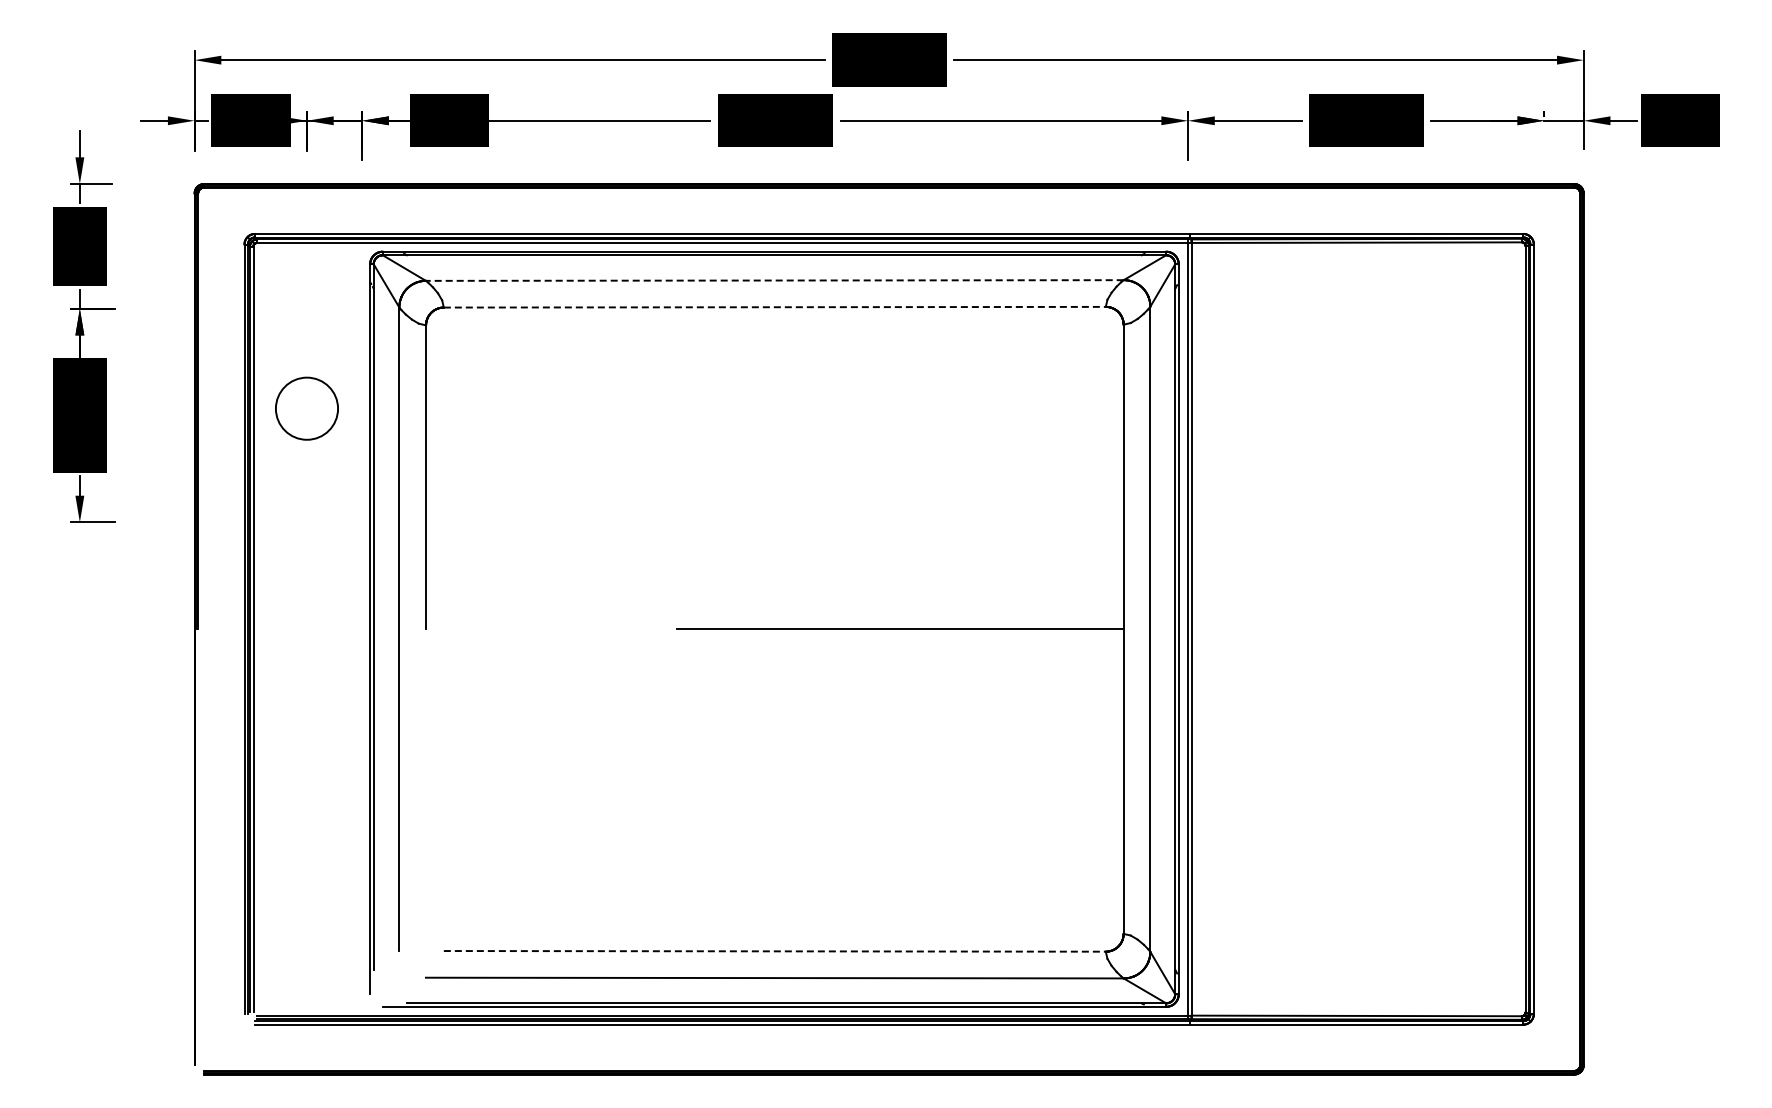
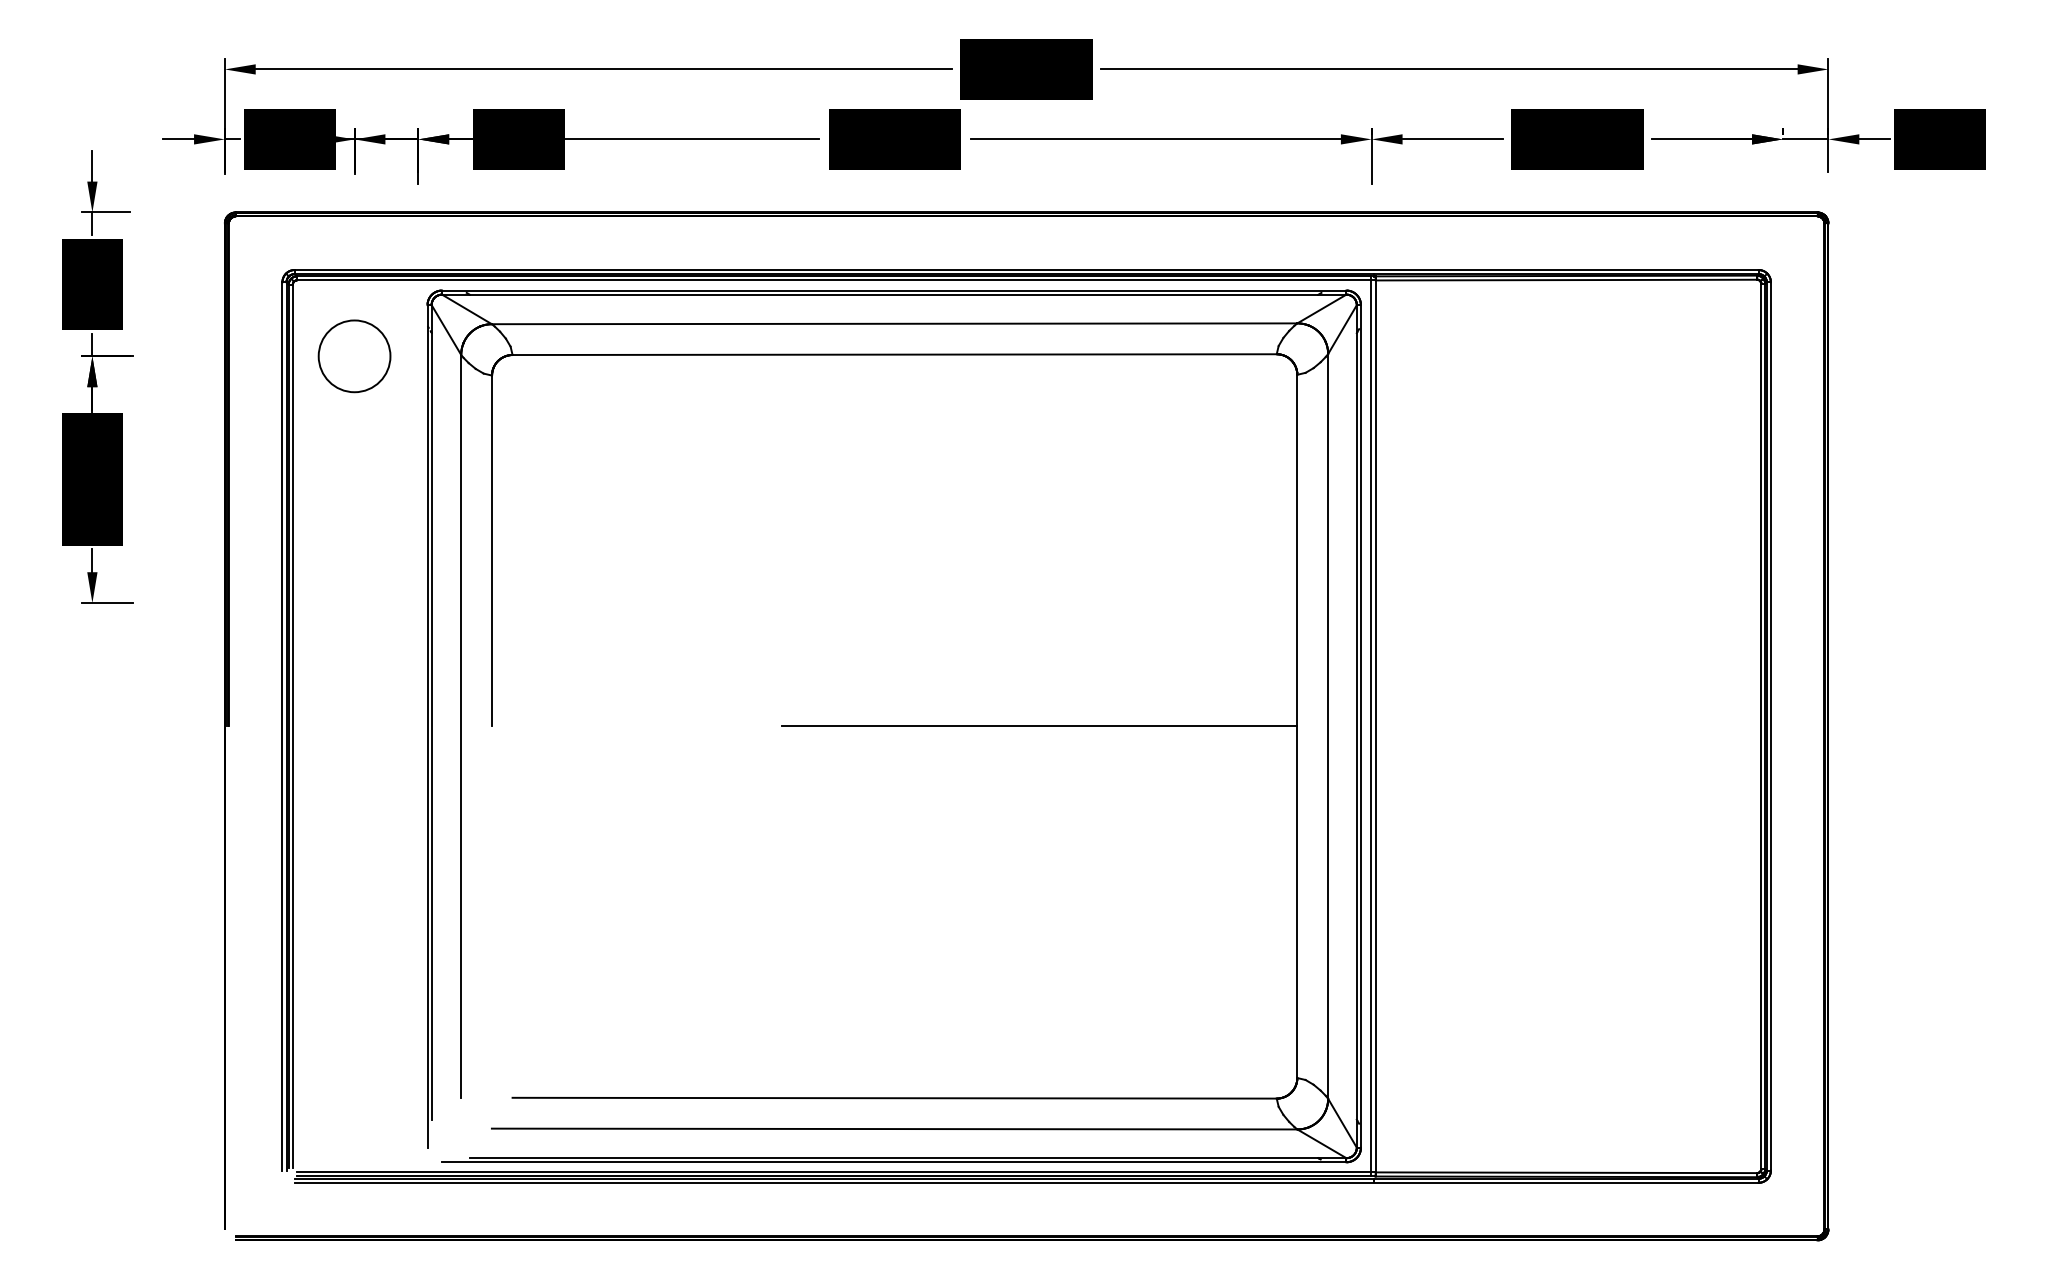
line: (774, 280) -> (894, 323), dashed -> solid
line: (774, 307) -> (894, 354), dashed -> solid
circle: (306, 408) -> (354, 356), moved
line: (774, 951) -> (894, 1098), dashed -> solid

